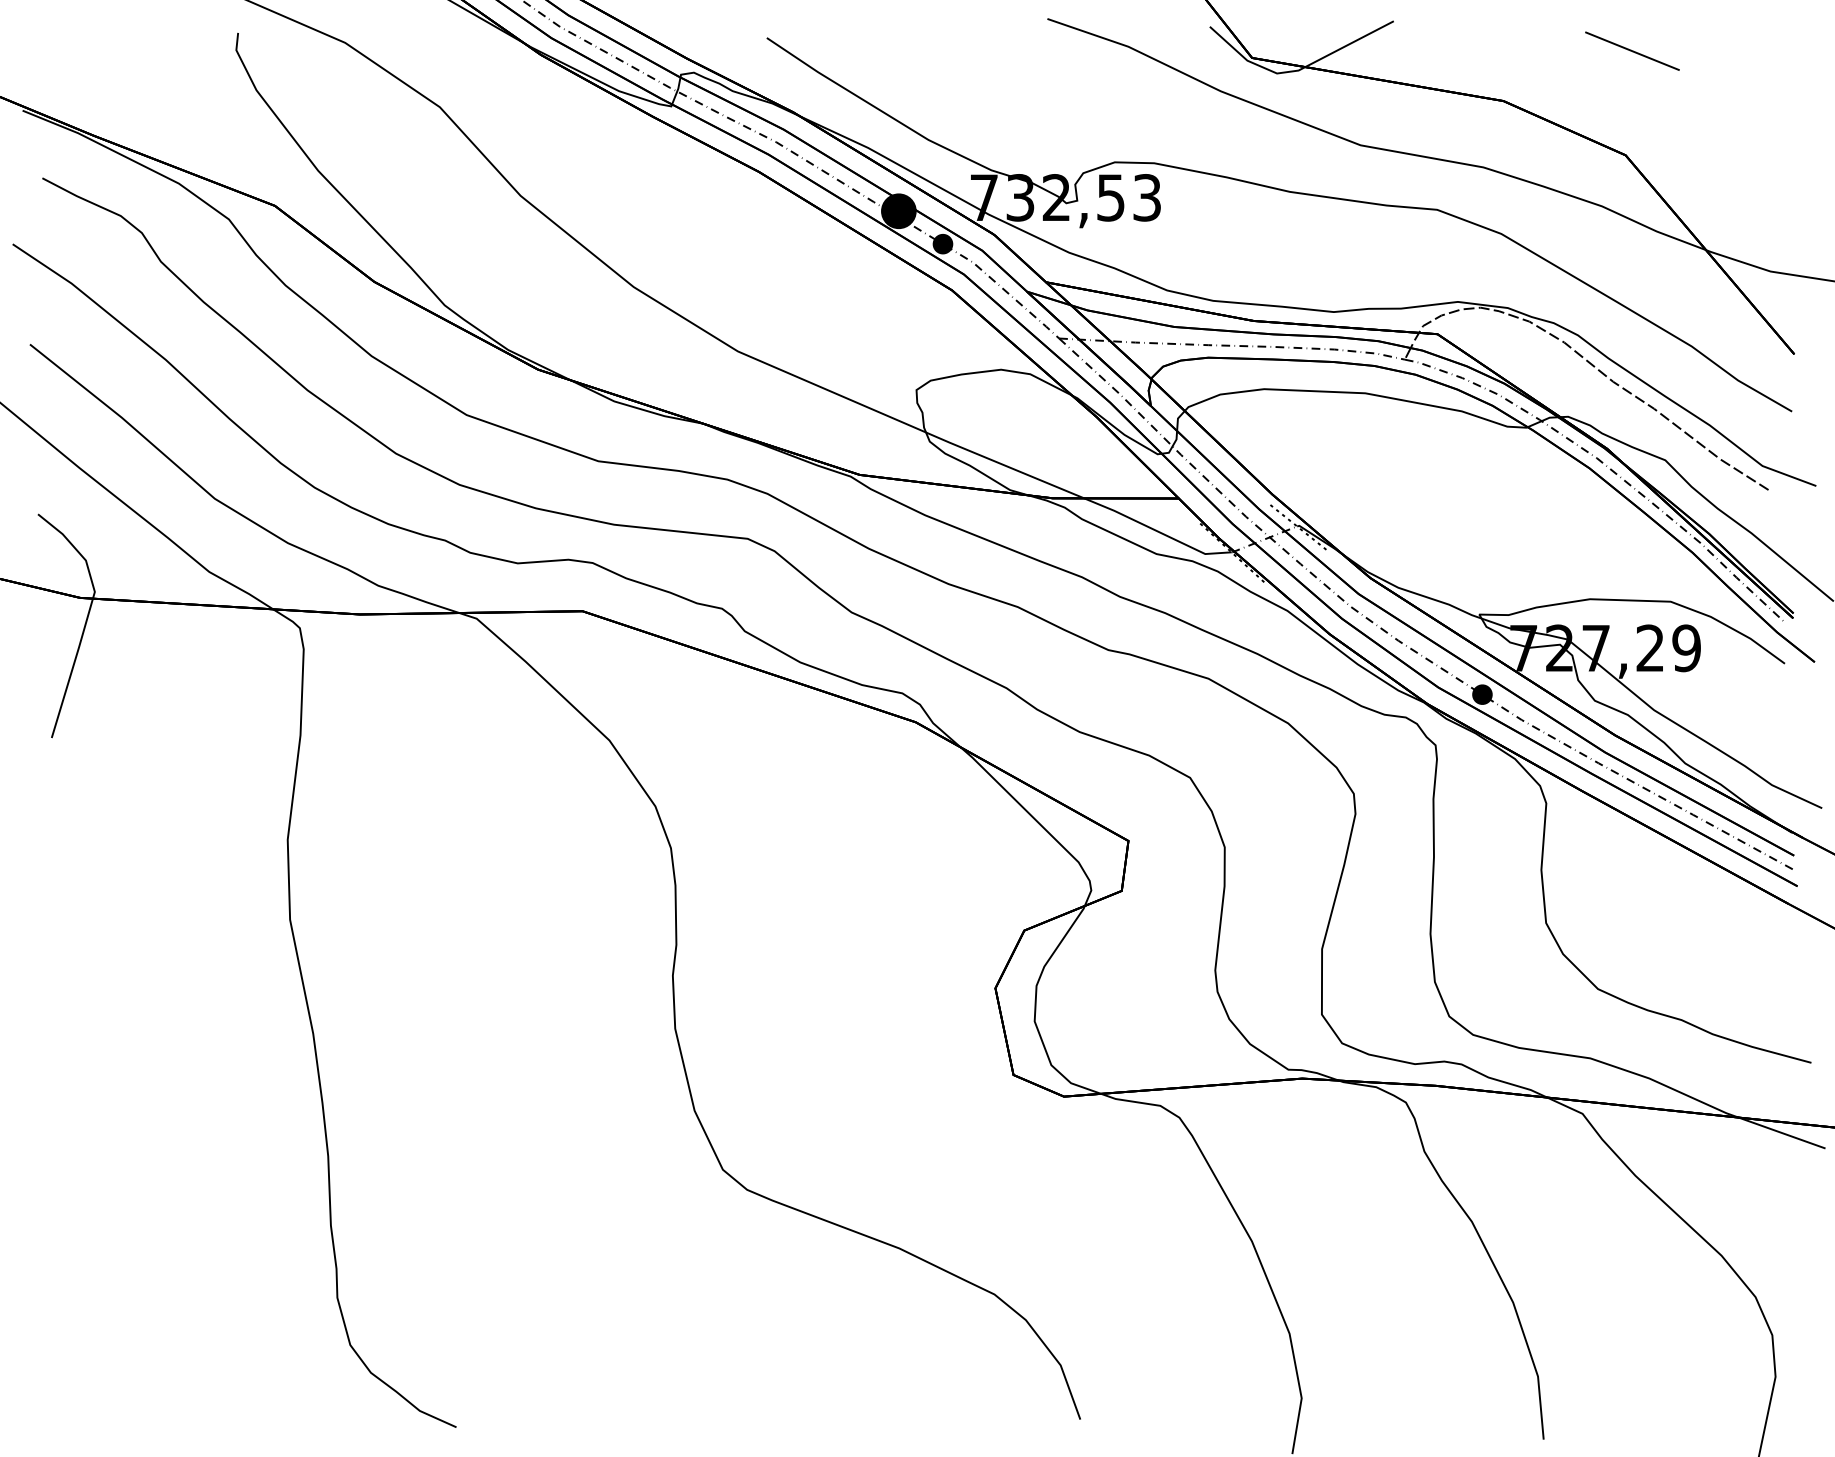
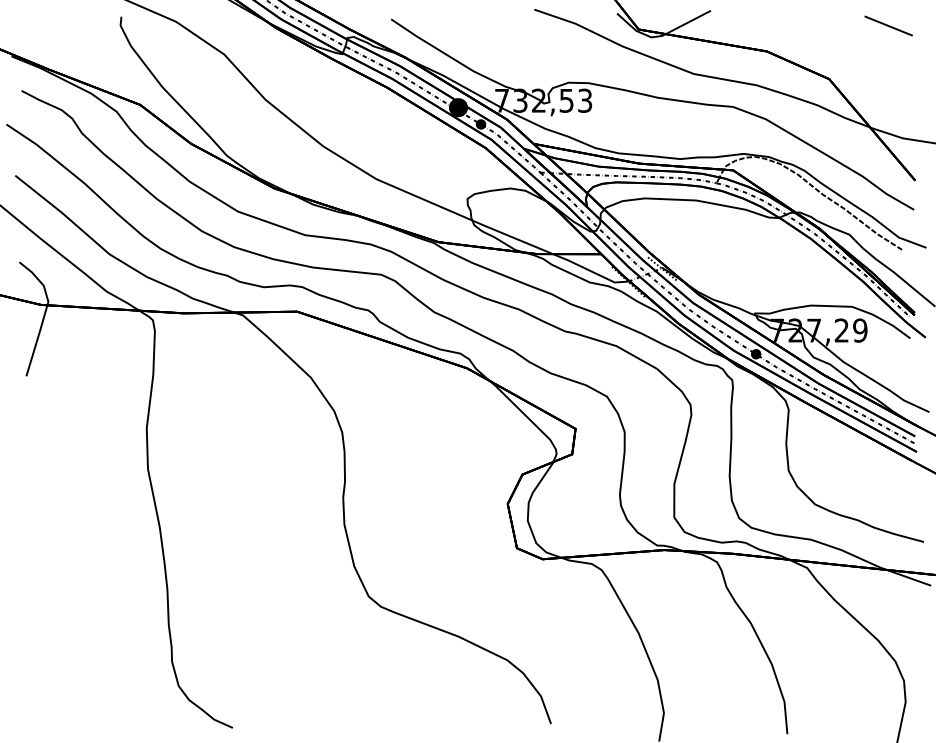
line: (1632, 50) -> (888, 25), moved

